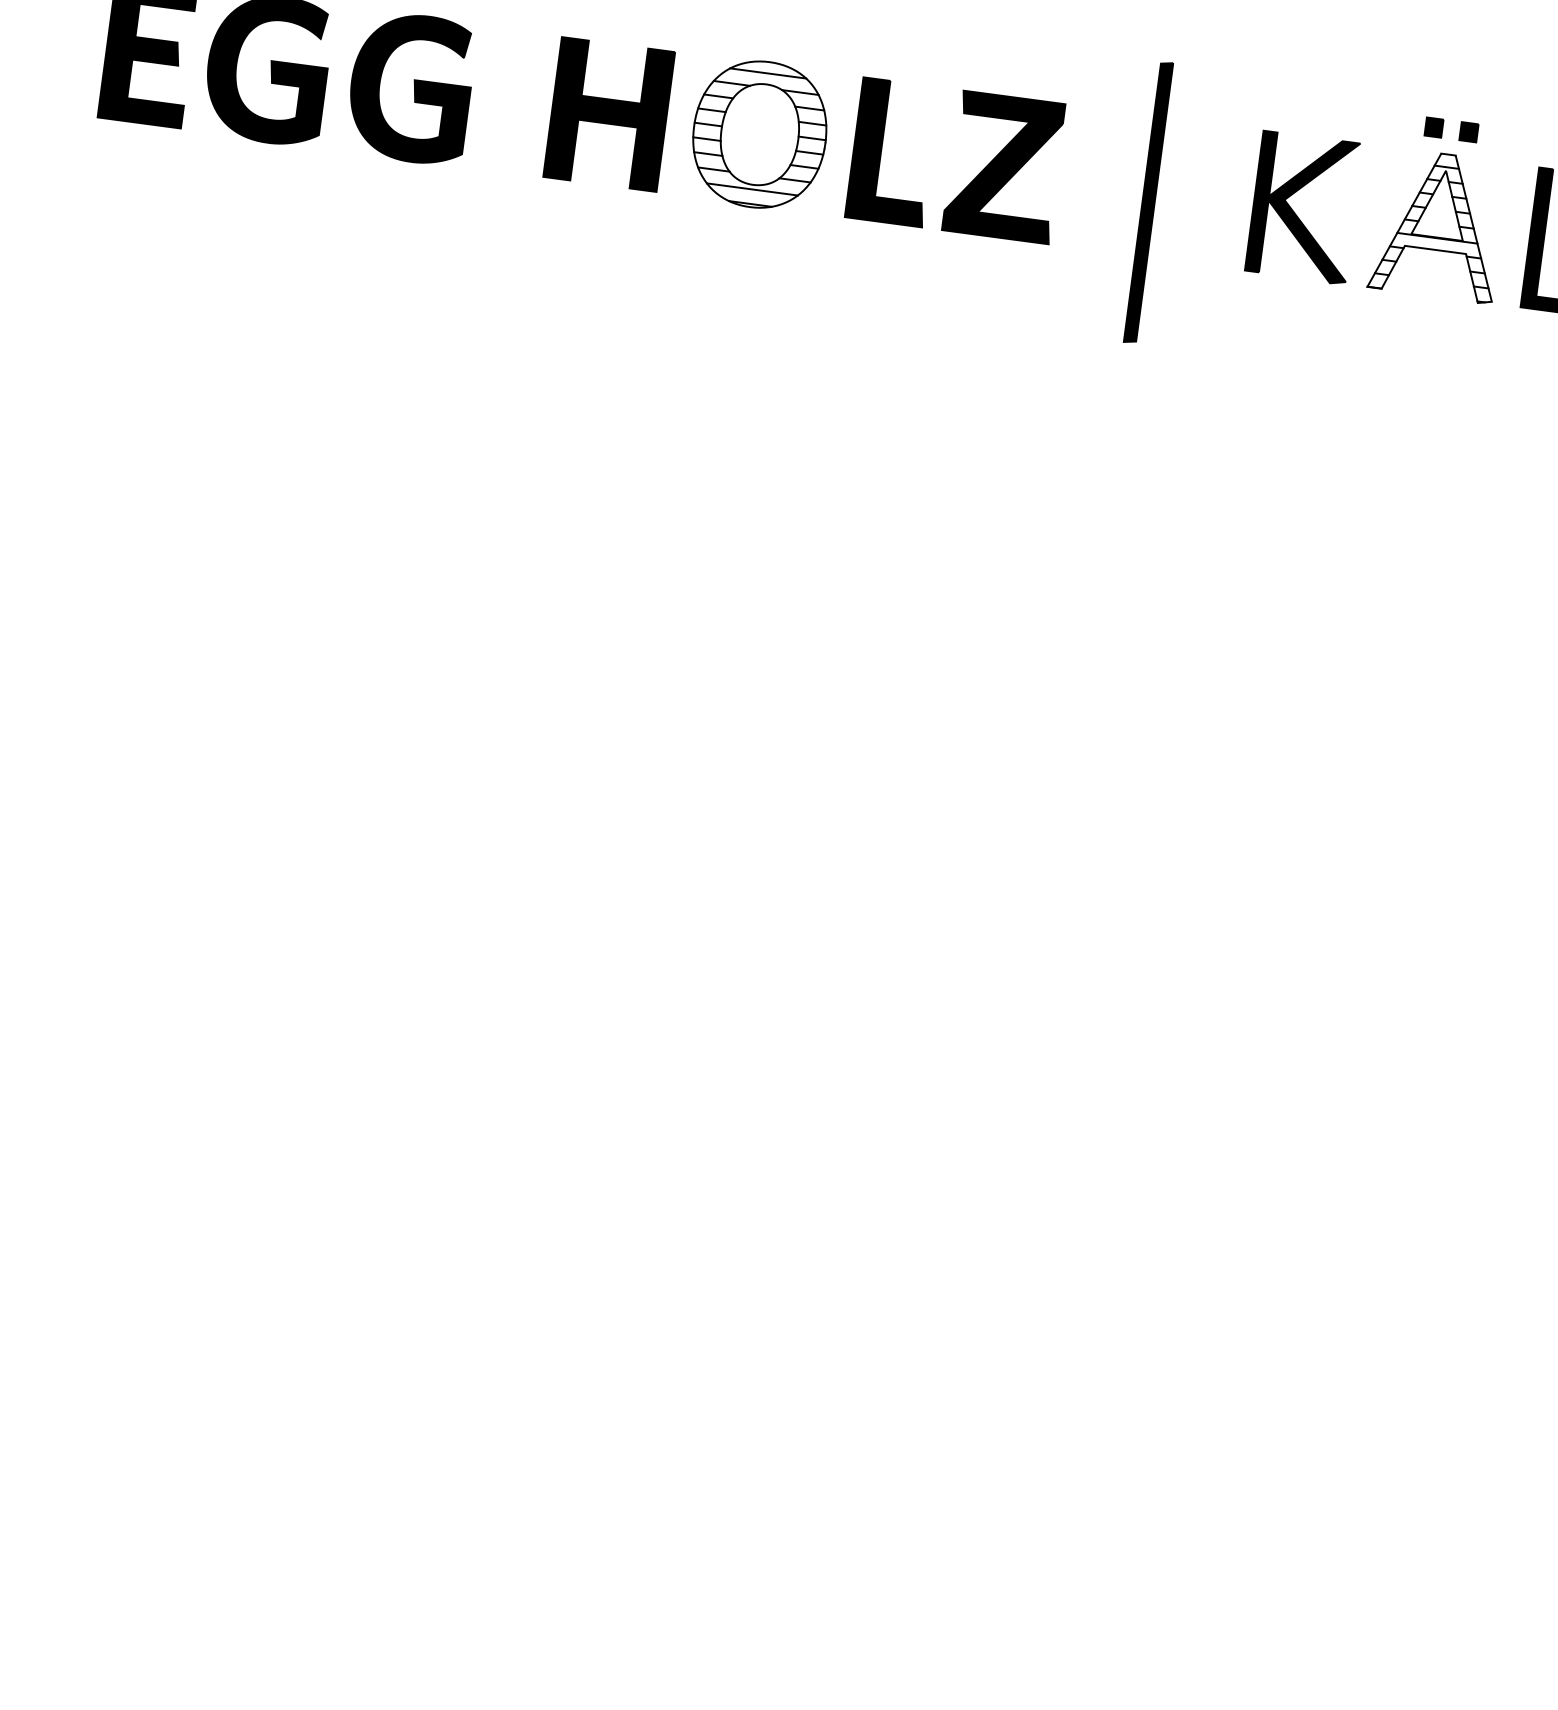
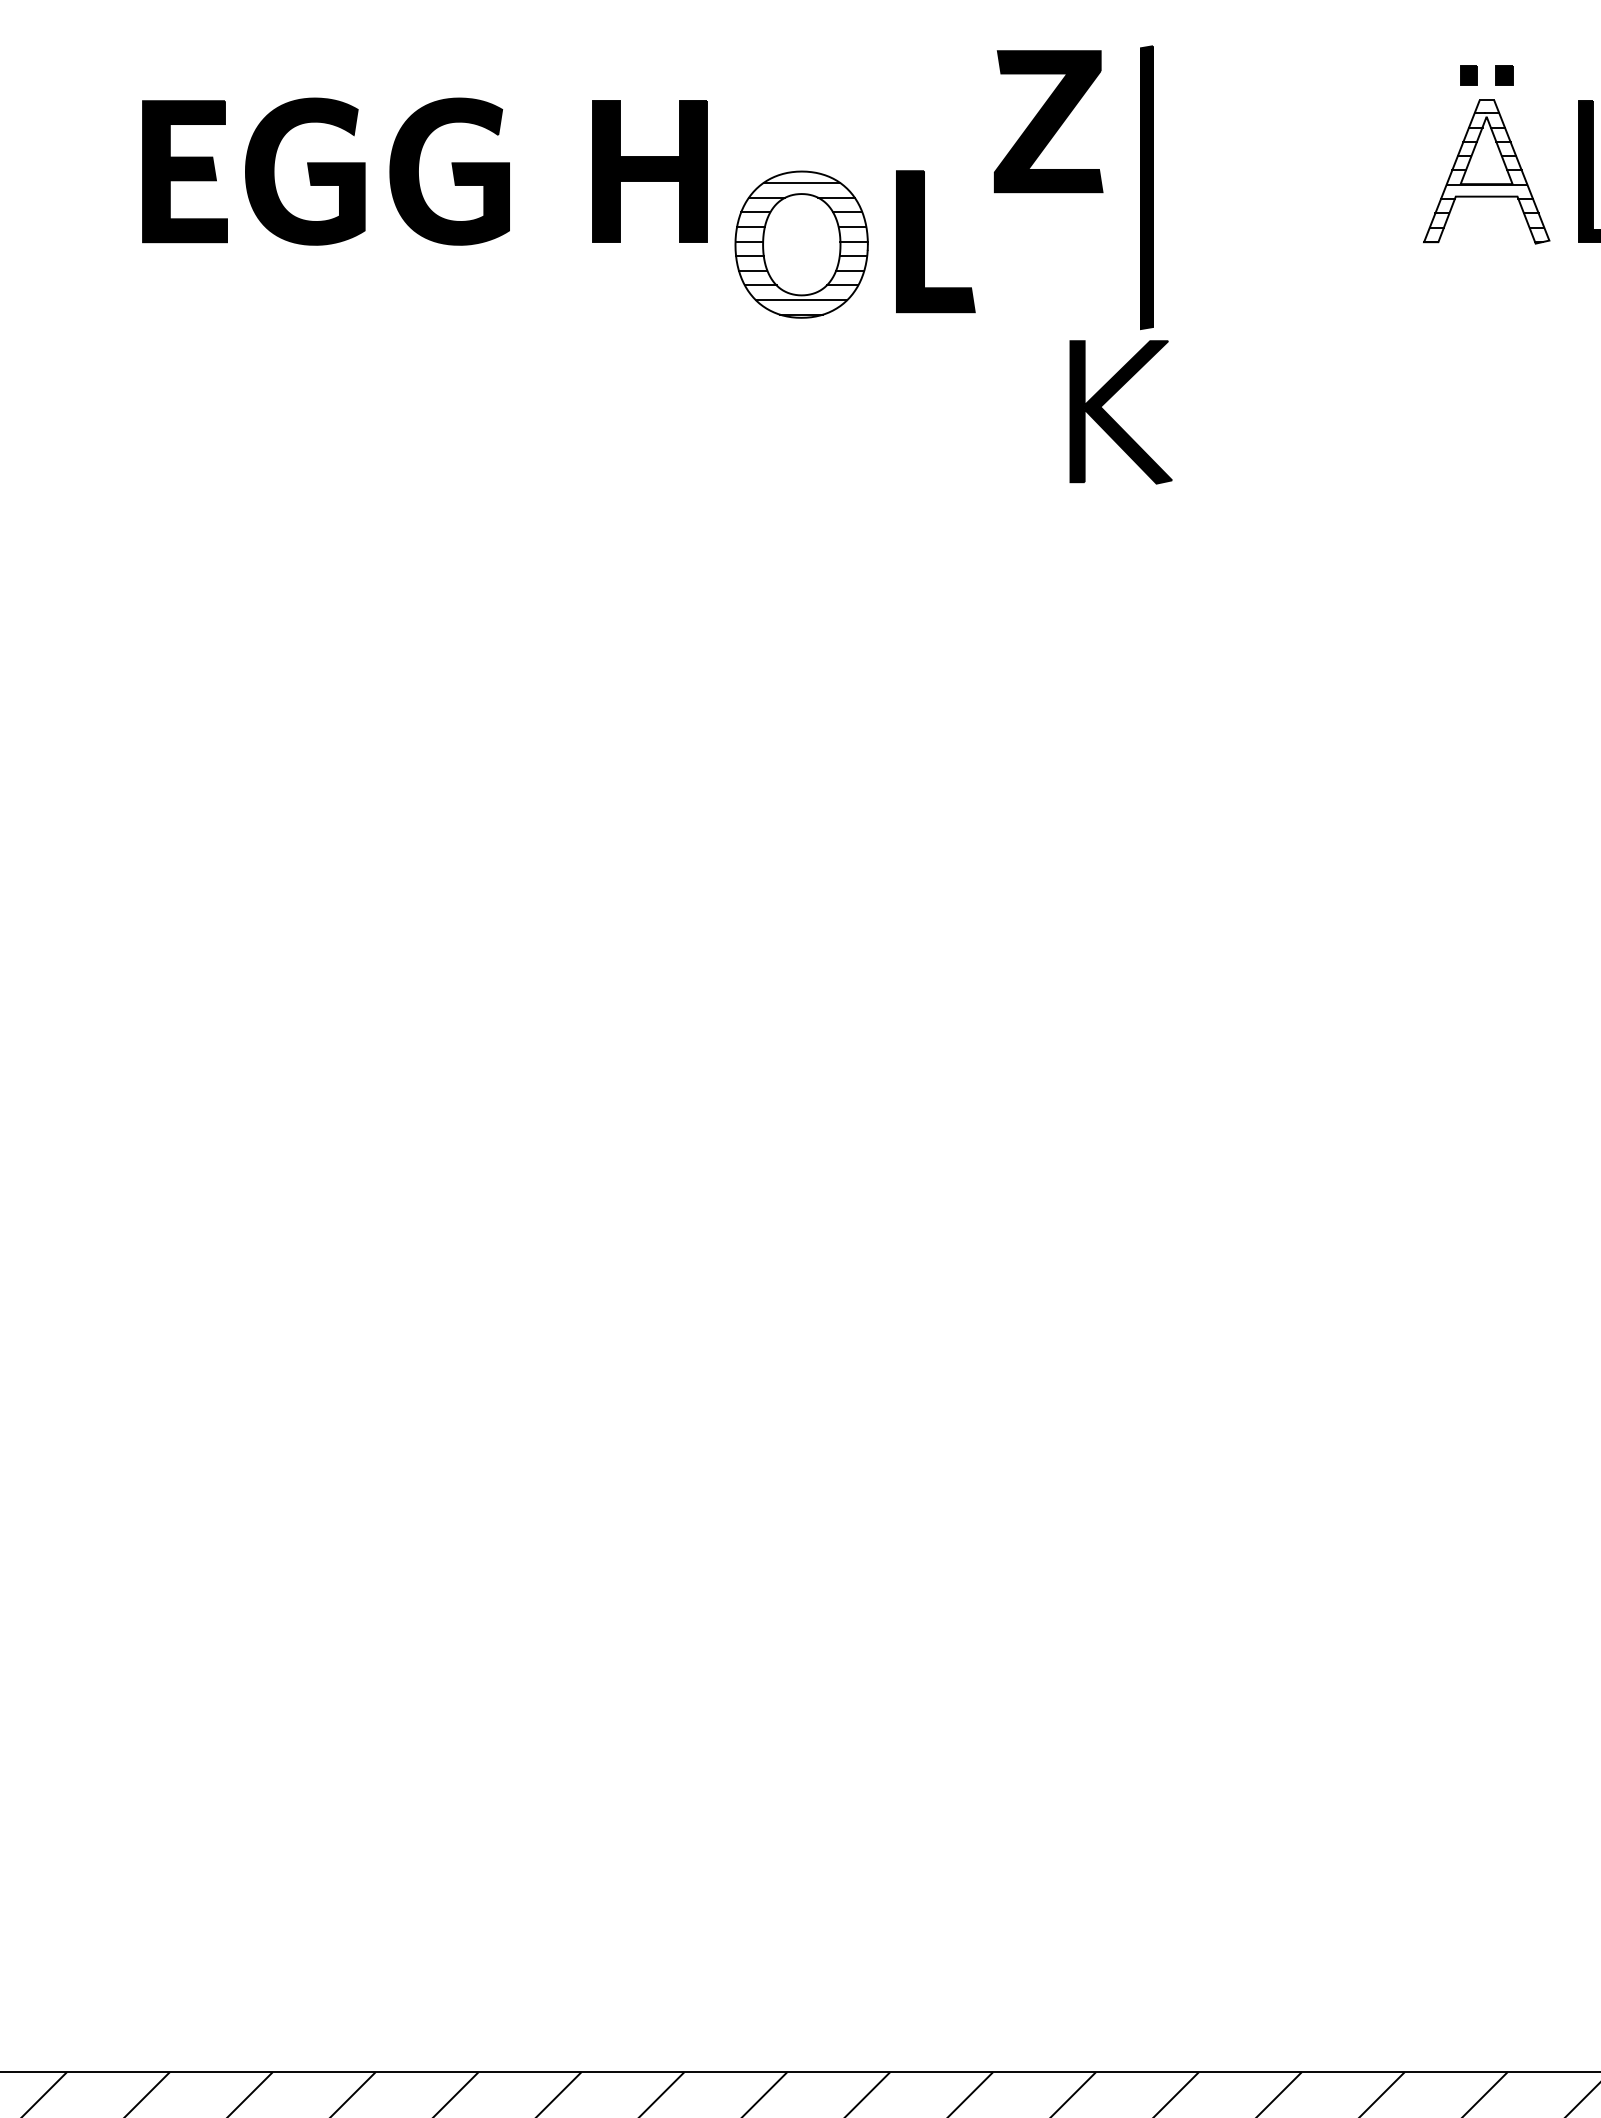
part: (759, 134) -> (801, 244), moved
part: (881, 150) -> (924, 241), moved
part: (1004, 167) -> (1048, 121), moved
part: (1148, 202) -> (1146, 187), moved
part: (1295, 214) -> (1113, 419), moved

